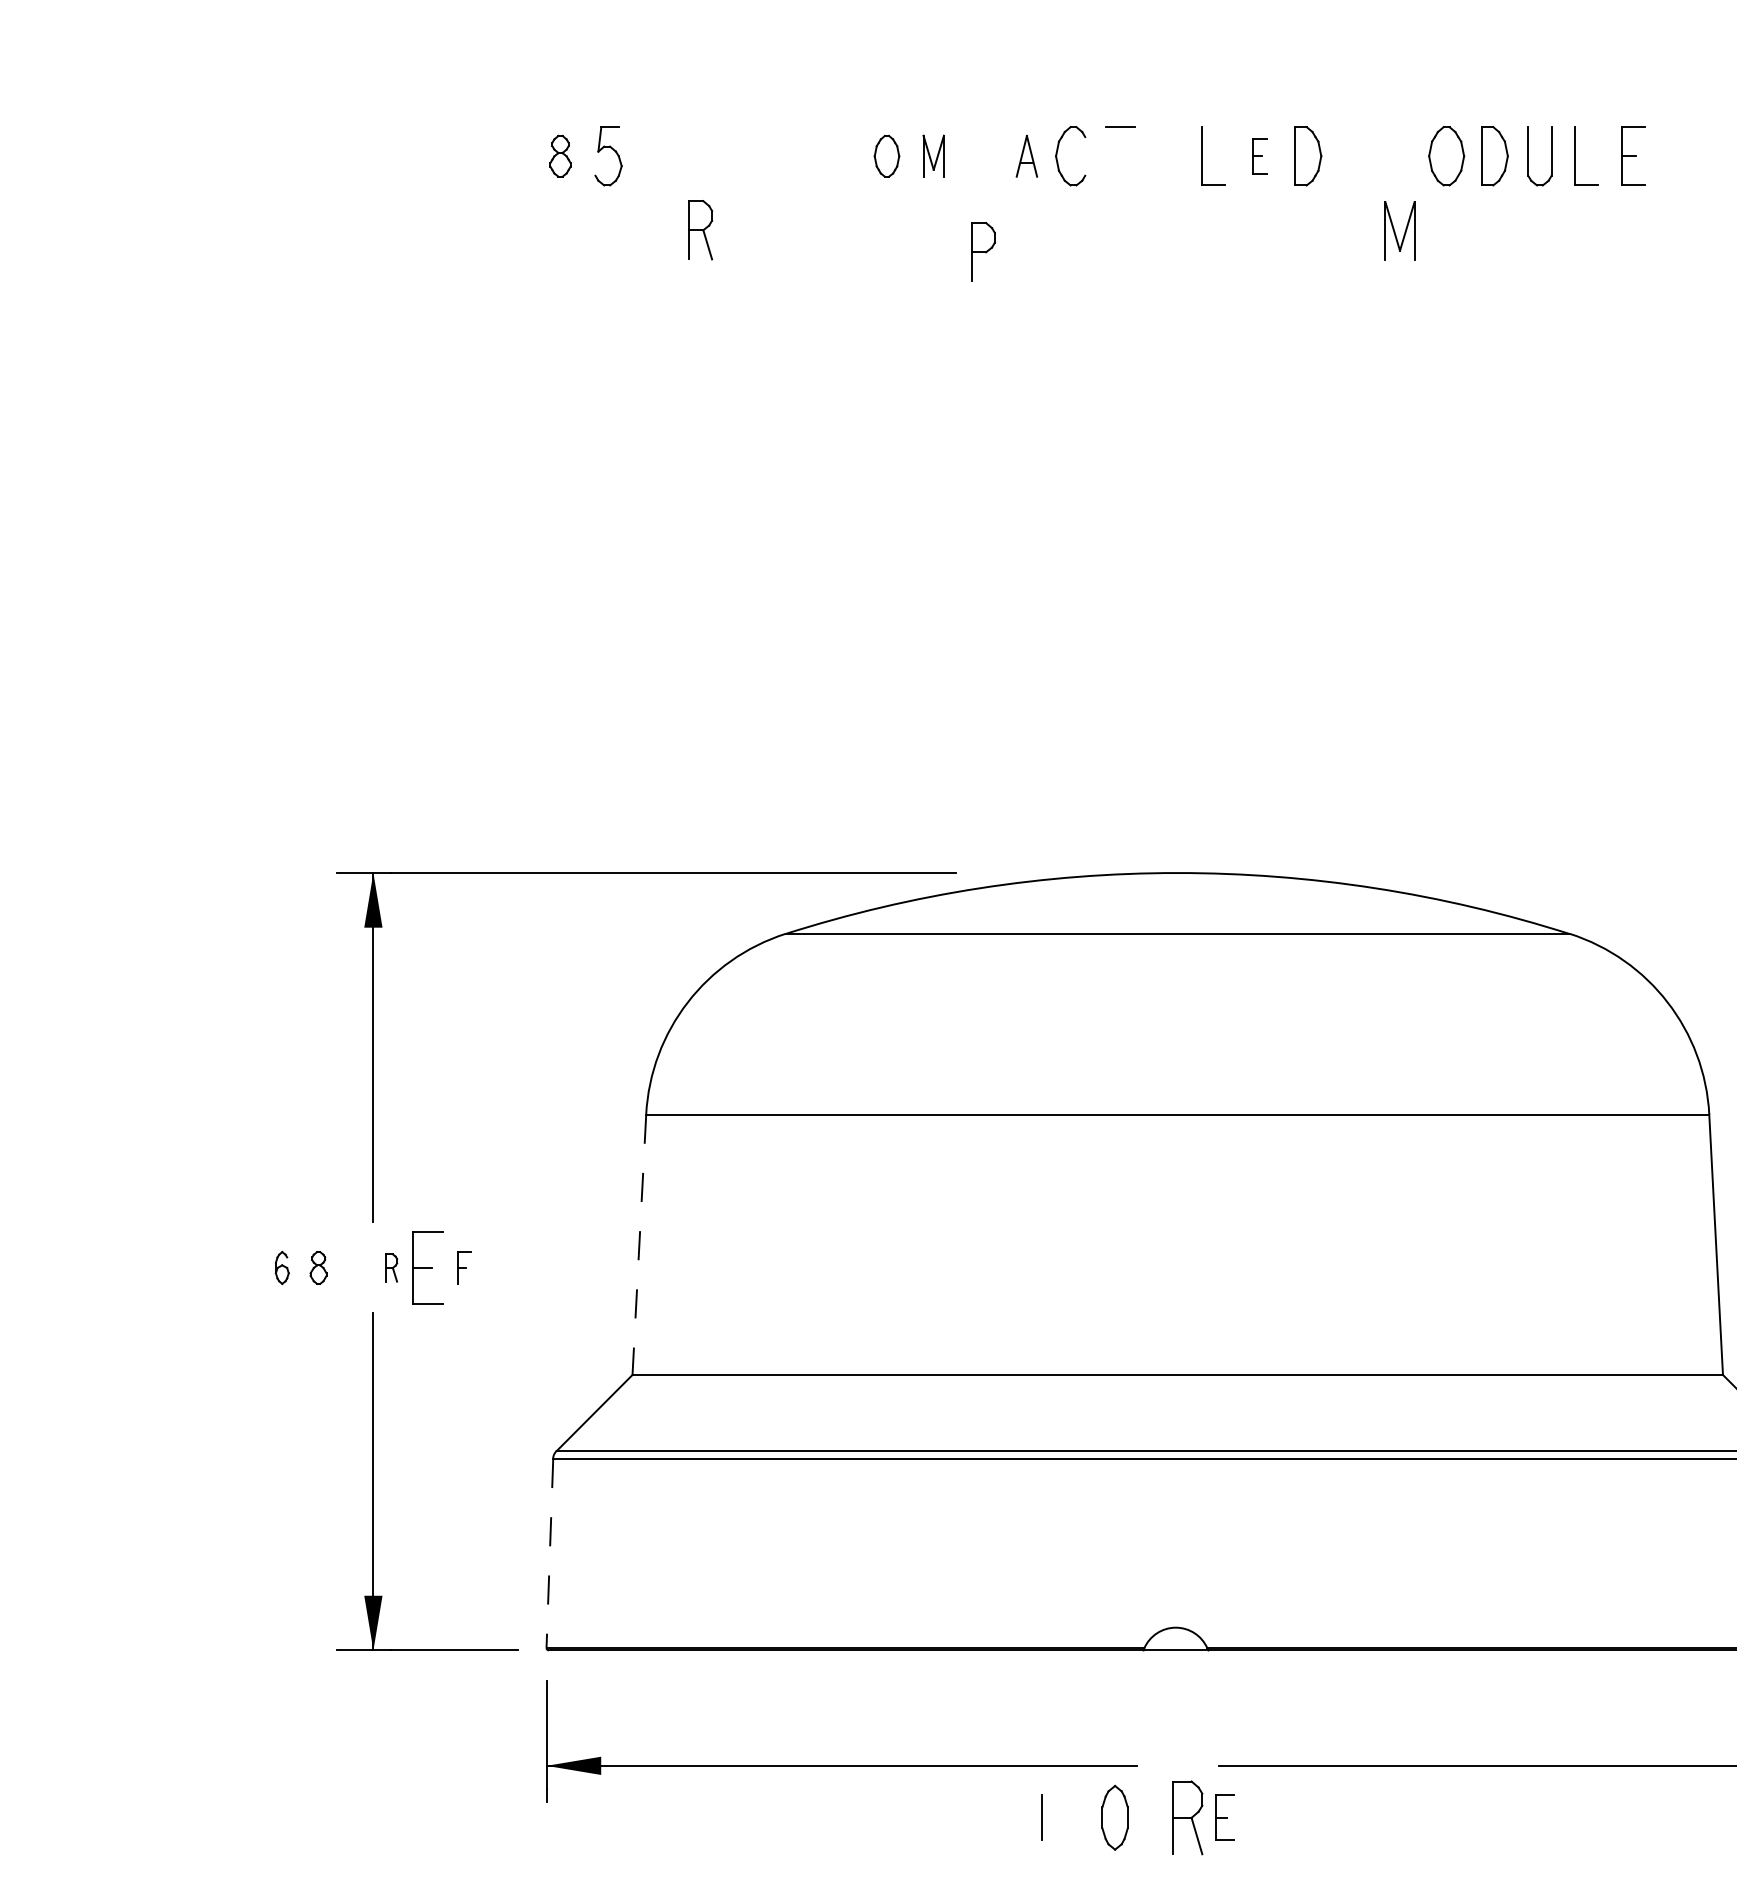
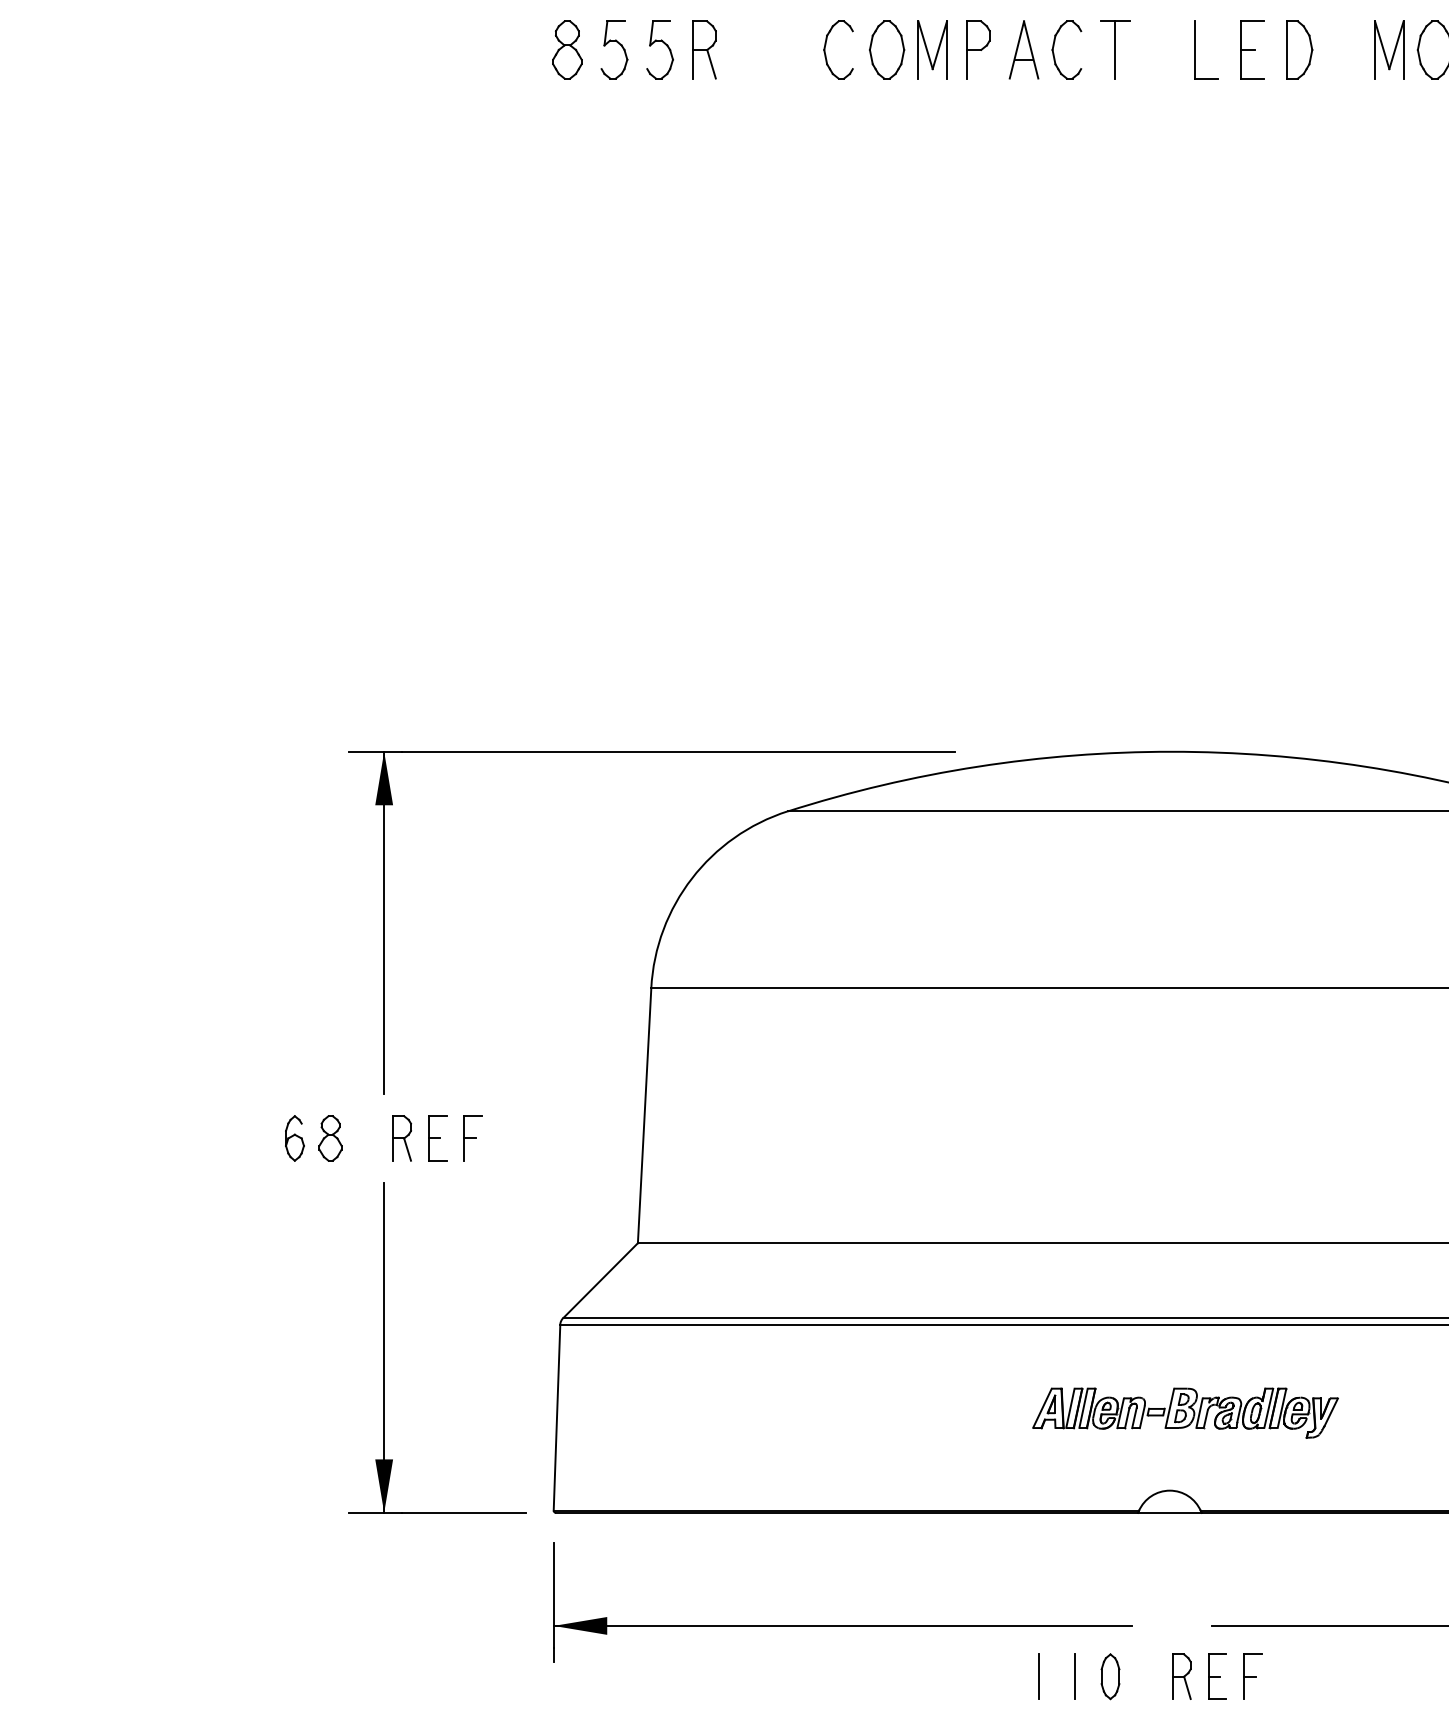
part: (660, 151) -> (665, 45), added
part: (824, 154) -> (825, 48), added
part: (933, 155) -> (932, 49), size x1.43
part: (1259, 155) -> (1251, 49), size x1.67
part: (560, 156) -> (567, 50), size x1.43
part: (886, 156) -> (886, 50), size x1.43
part: (1026, 156) -> (1023, 50), size x1.43
line: (1120, 156) -> (1115, 50), added
part: (700, 230) -> (704, 50), moved
part: (1399, 230) -> (1388, 49), moved
part: (983, 251) -> (978, 49), moved
line: (639, 1245) -> (644, 1116), dashed -> solid
part: (282, 1267) -> (295, 1137), size x1.43
part: (318, 1267) -> (330, 1137), size x1.43
part: (391, 1267) -> (401, 1137), size x1.67
part: (427, 1267) -> (437, 1137), size x0.62
part: (464, 1267) -> (473, 1137), size x1.43
part: (1191, 1548) -> (1185, 1413), added
line: (549, 1553) -> (556, 1418), dashed -> solid
line: (1078, 1817) -> (1074, 1676), added
part: (1115, 1817) -> (1110, 1676), size x0.71
part: (1188, 1817) -> (1182, 1676), size x0.62
part: (1260, 1817) -> (1252, 1676), added

